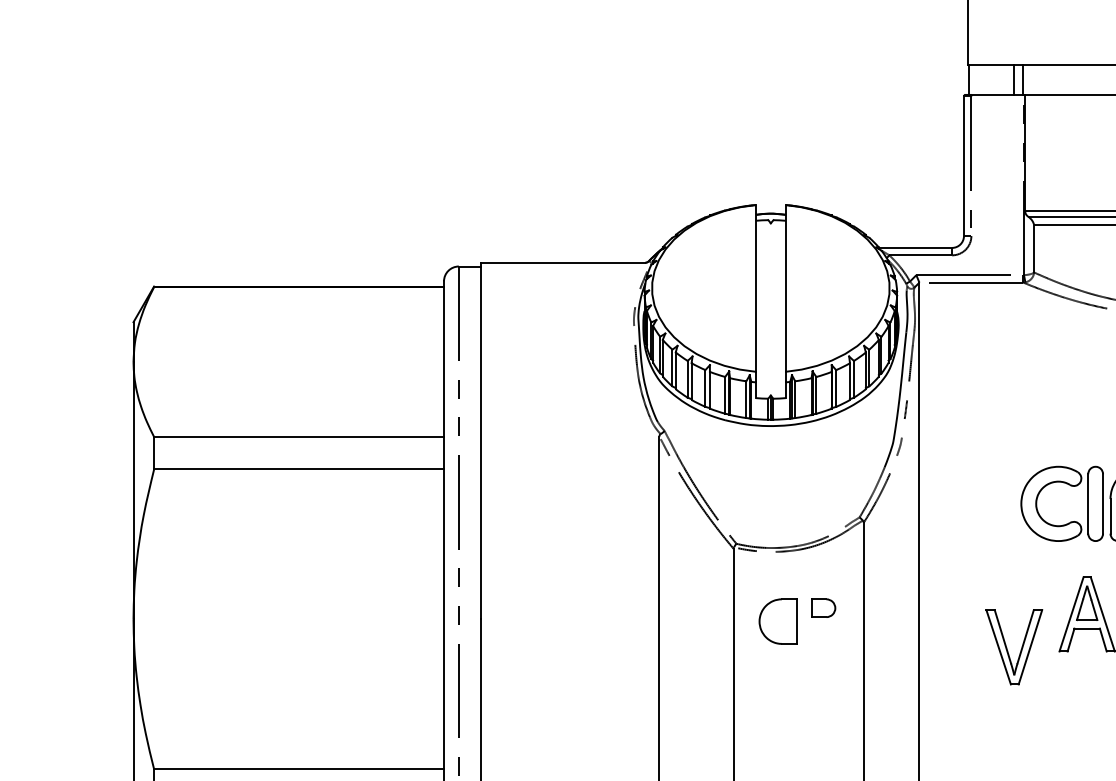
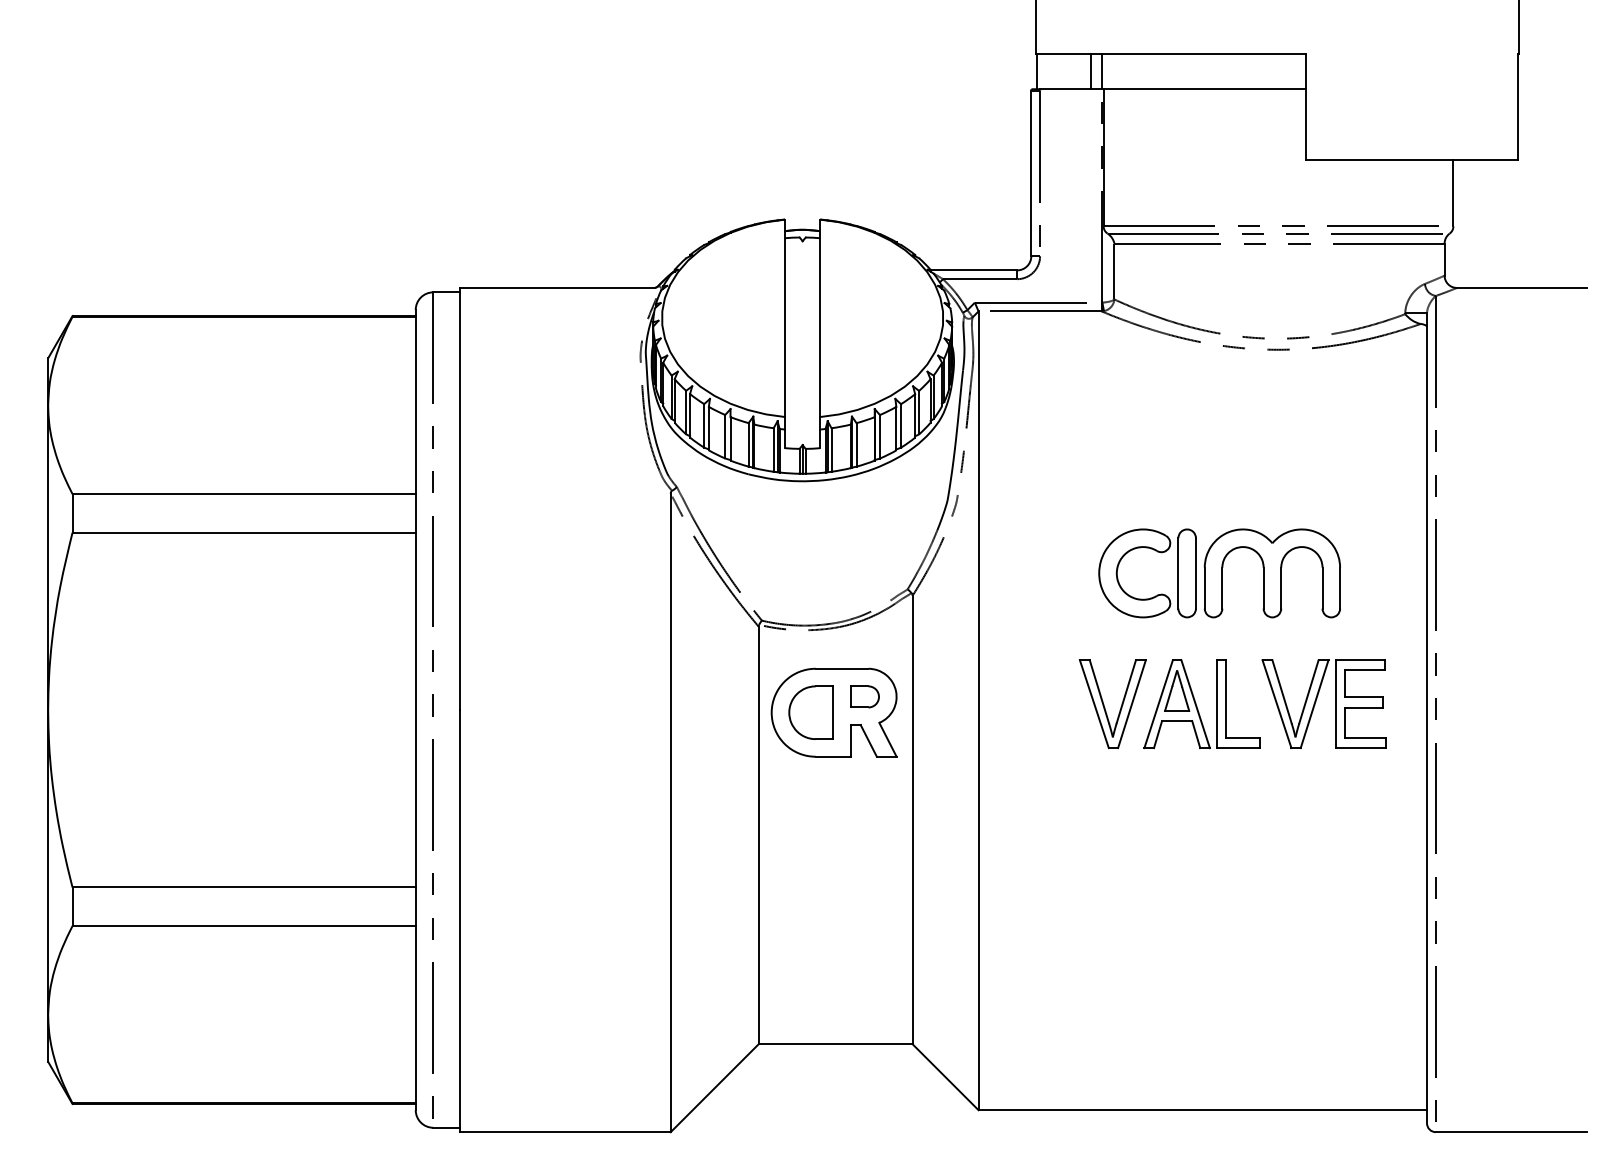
part: (796, 621) -> (833, 712), added
part: (1008, 650) -> (1105, 707), moved

